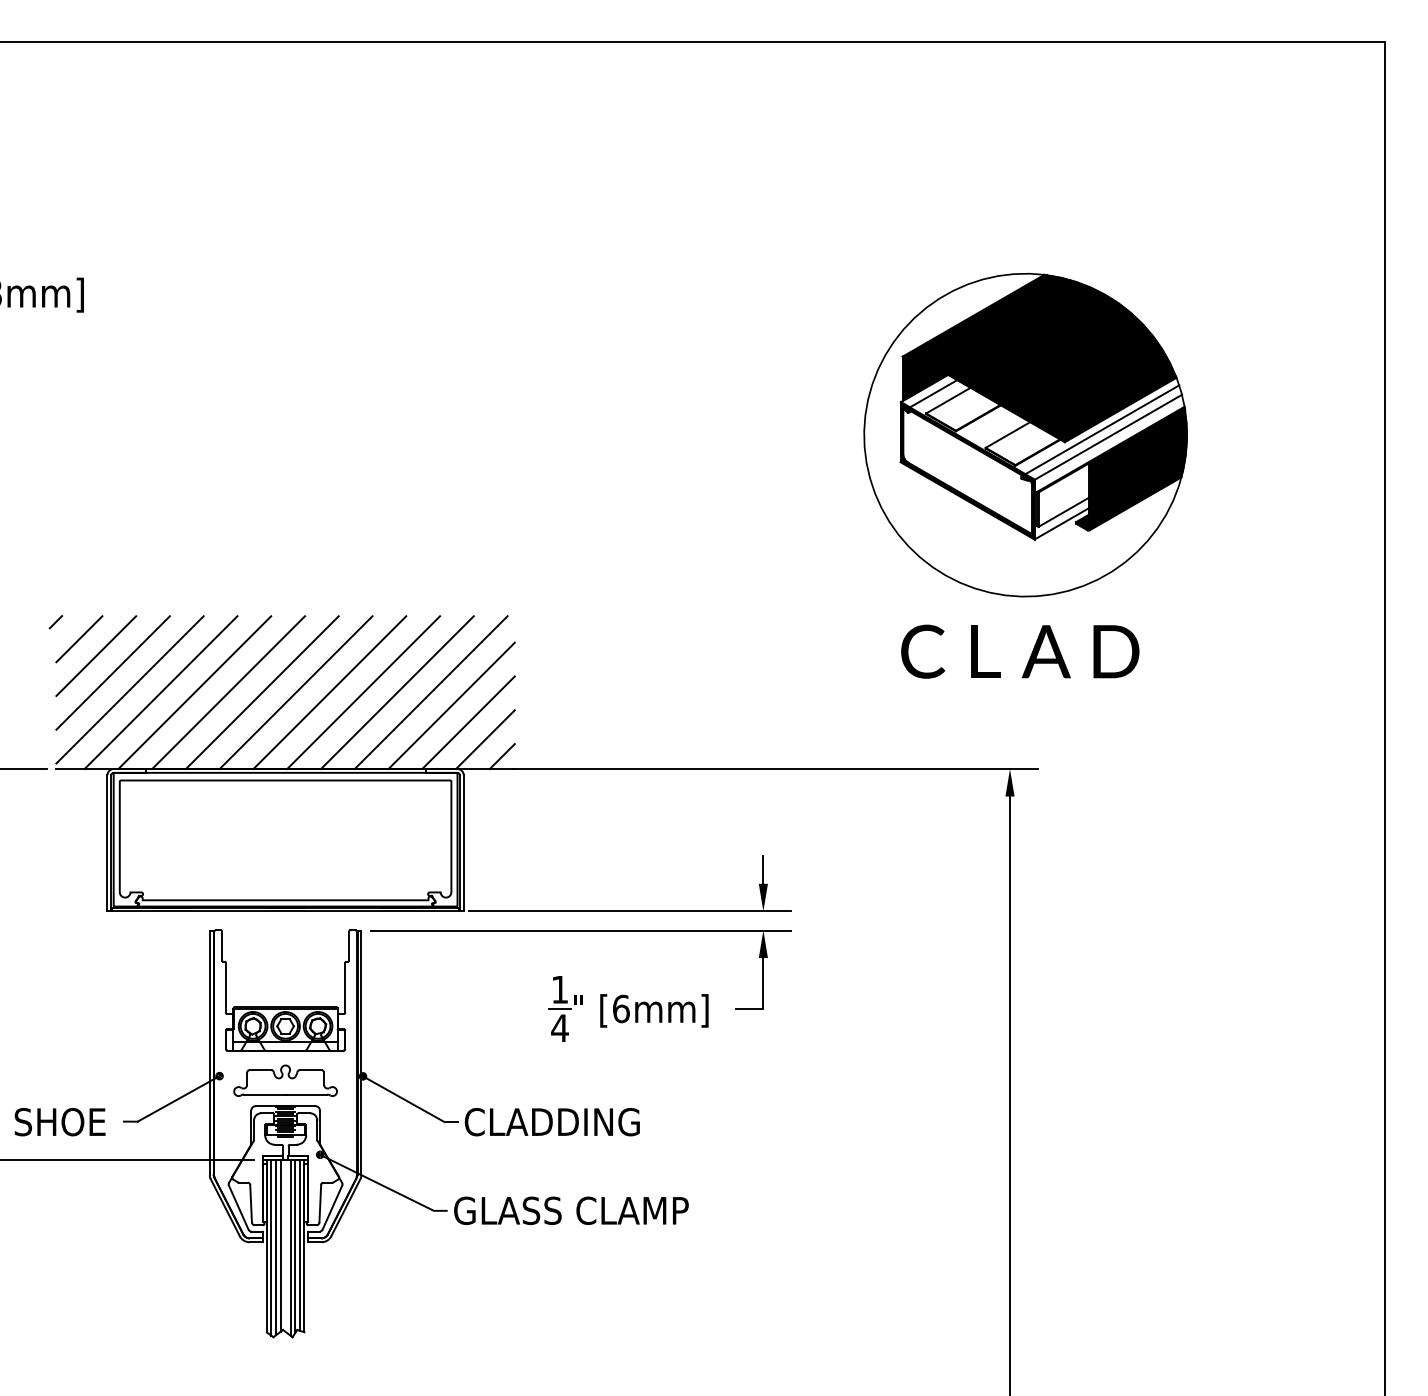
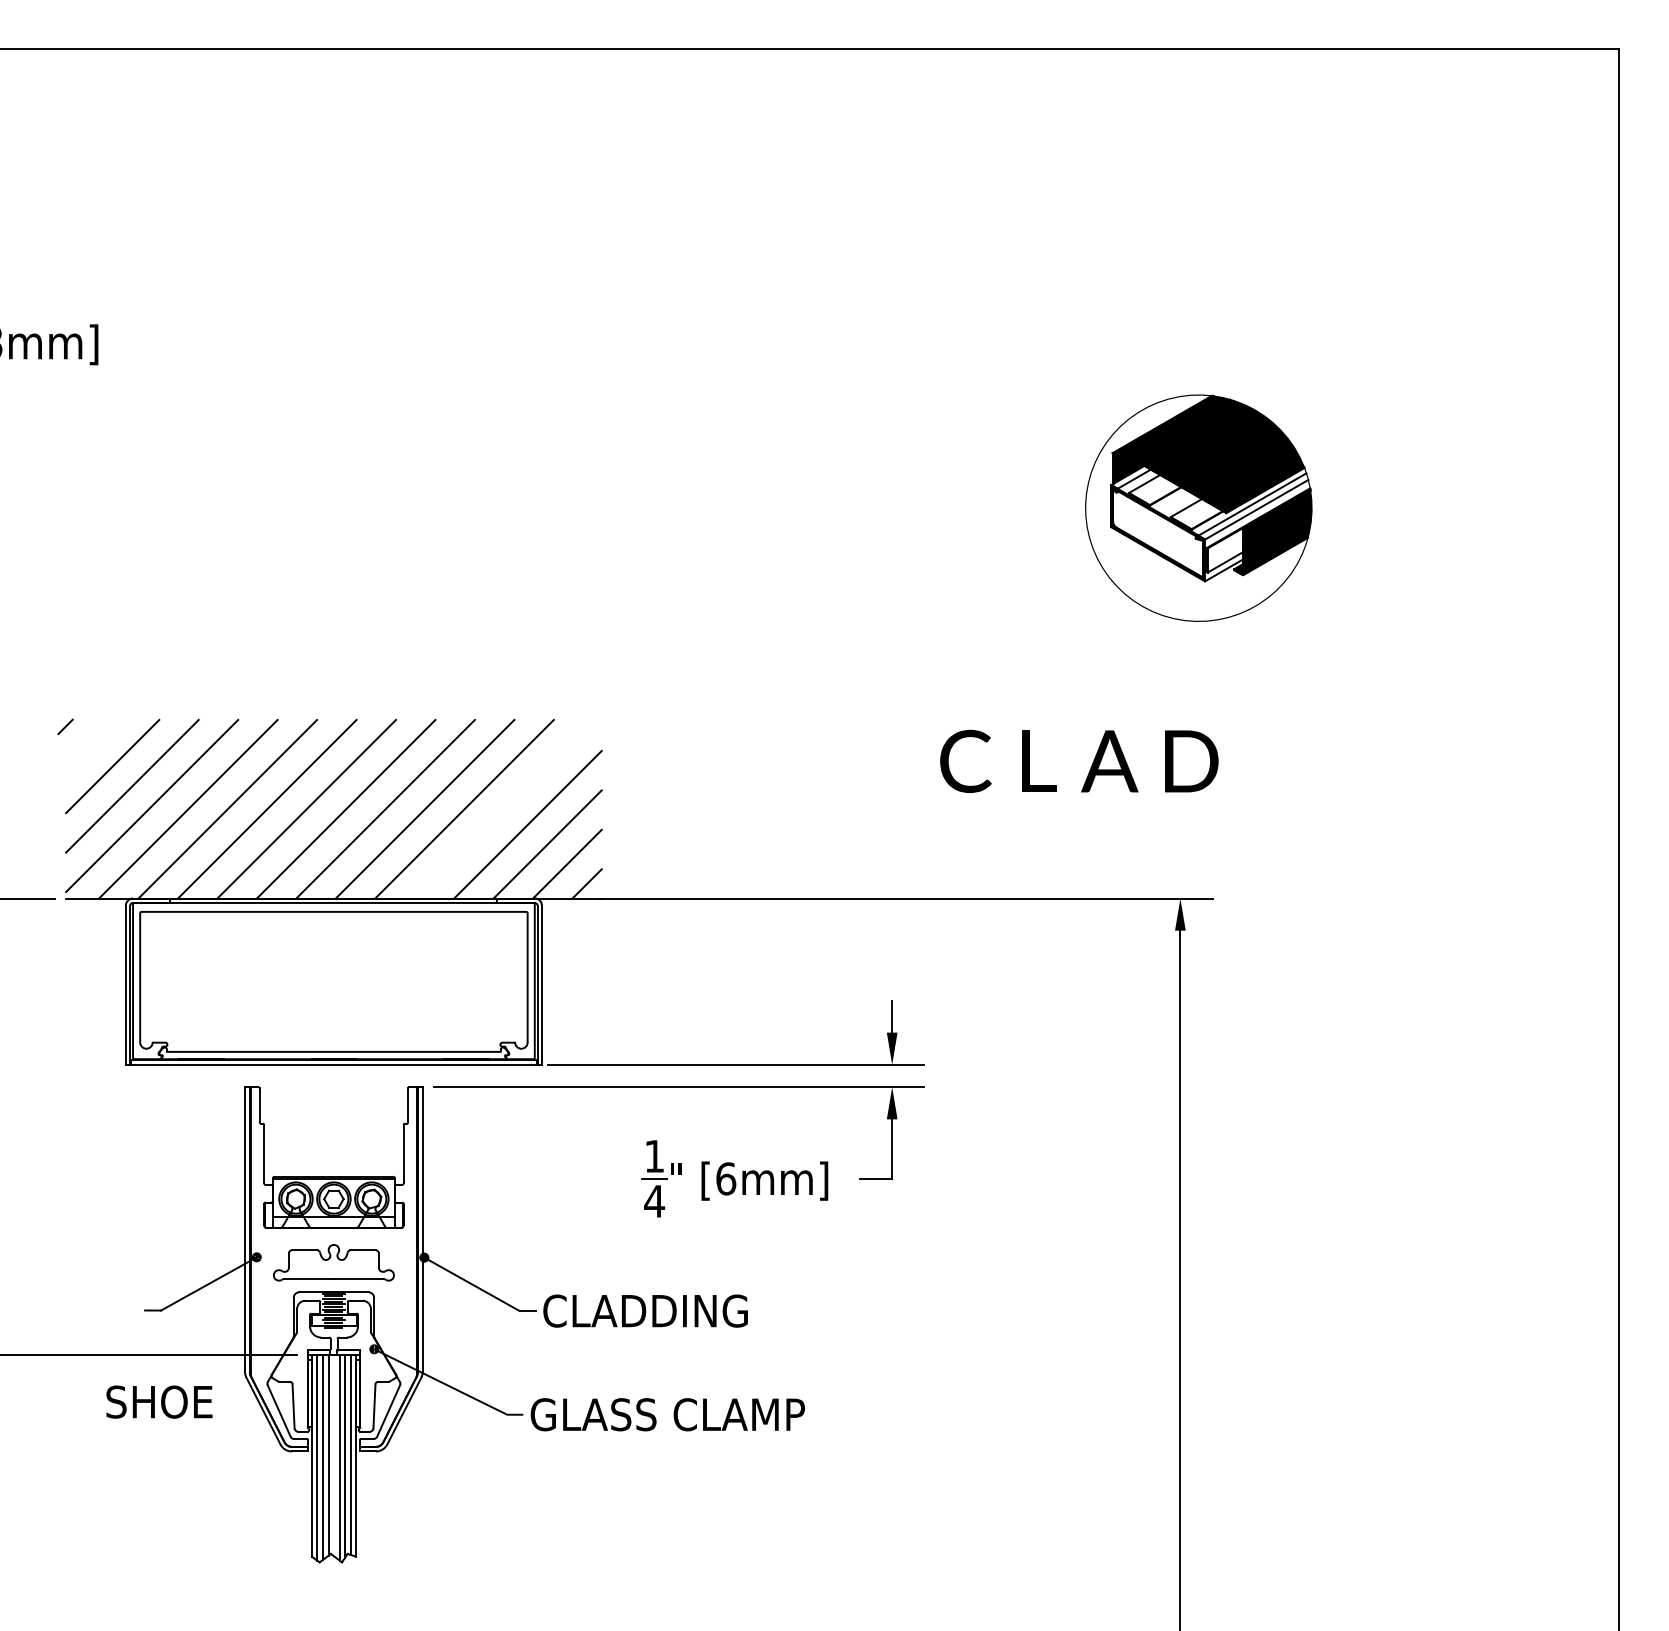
part: (1025, 434) -> (1198, 507), size x0.6
line: (78, 638) -> (92, 746), removed
text: (1020, 650) -> (1079, 760), moved
line: (430, 692) -> (503, 808), removed
text: (60, 1121) -> (159, 1401), moved

